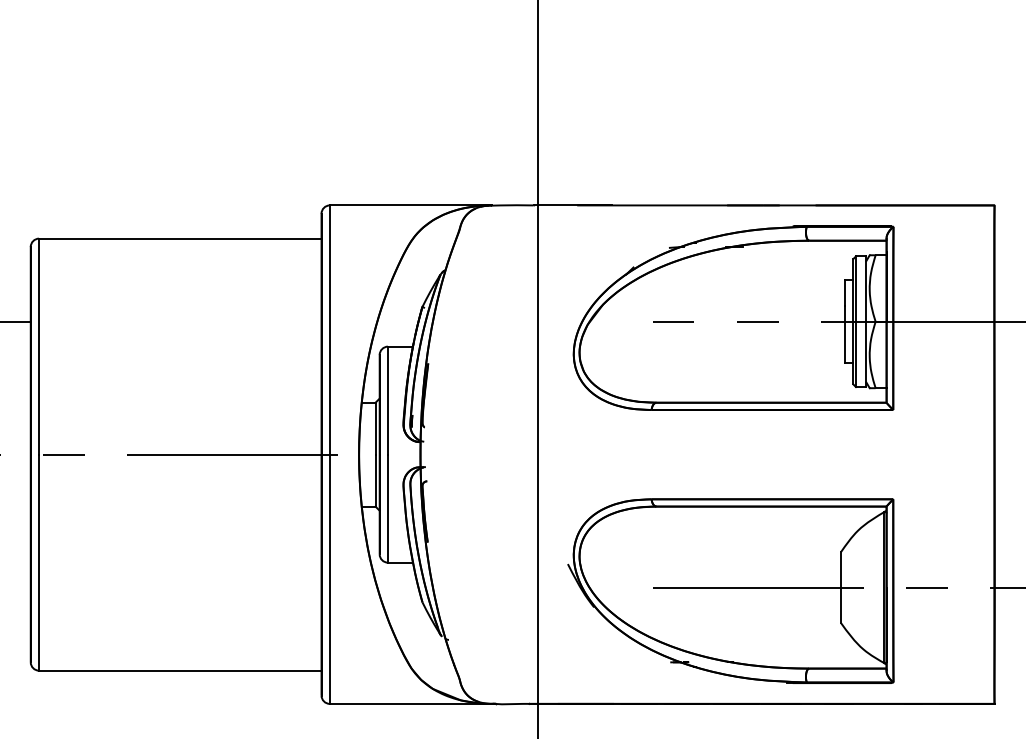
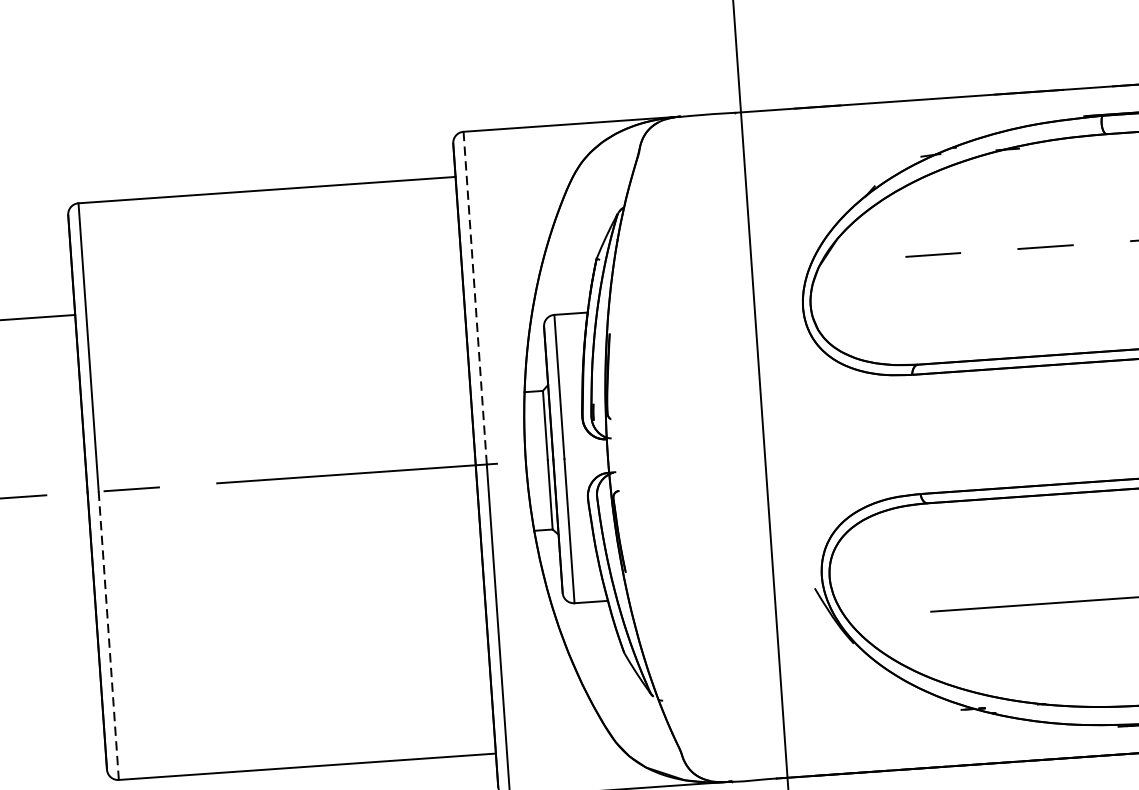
line: (329, 330) -> (474, 298), solid -> dashed
line: (39, 563) -> (109, 636), solid -> dashed

